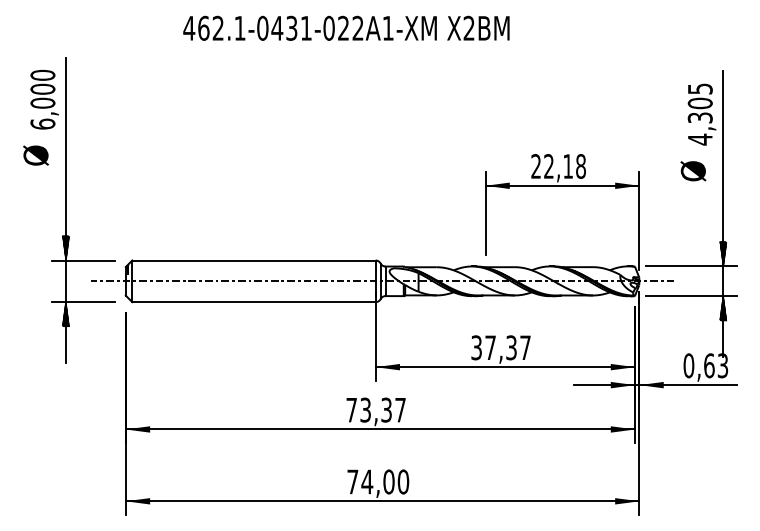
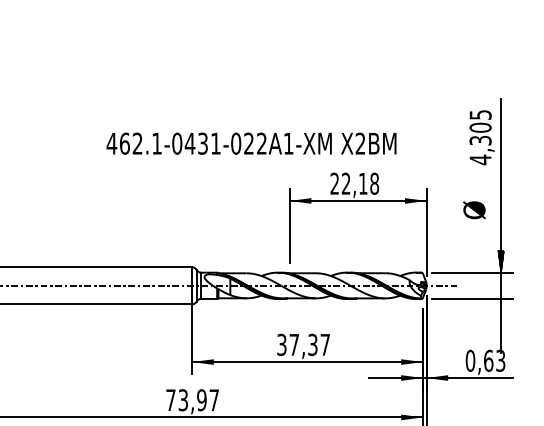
text: (346, 27) -> (251, 142), moved
text: (693, 171) -> (474, 210), moved
hatch: (723, 308) -> (501, 309), removed
text: (386, 409) -> (201, 399), 73,37 -> 73,97

